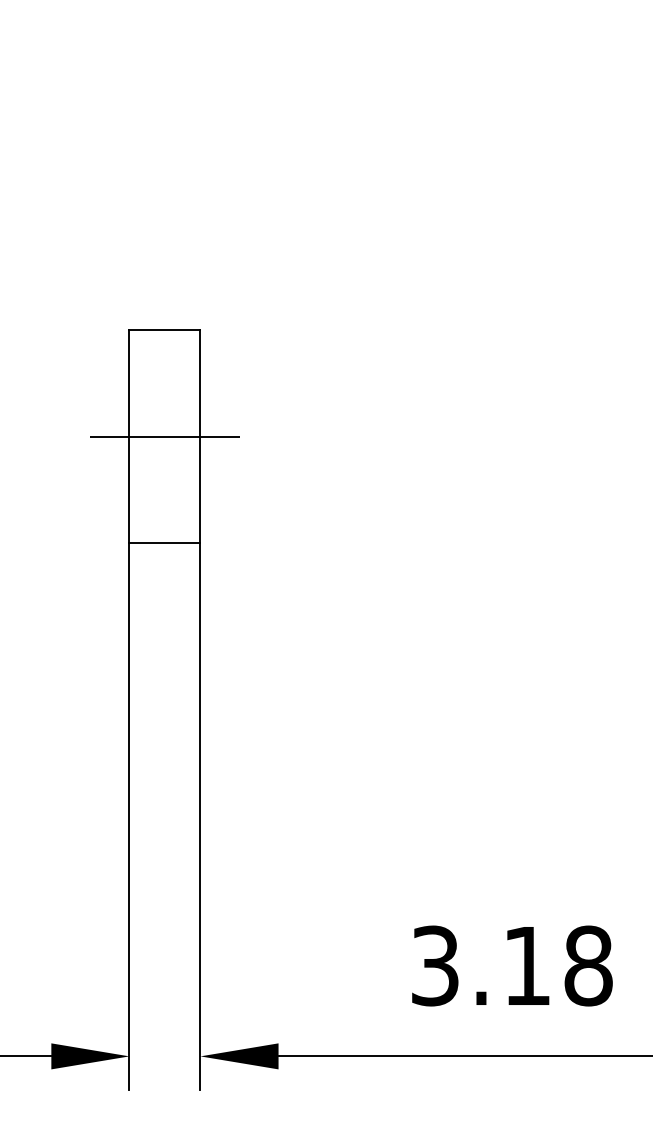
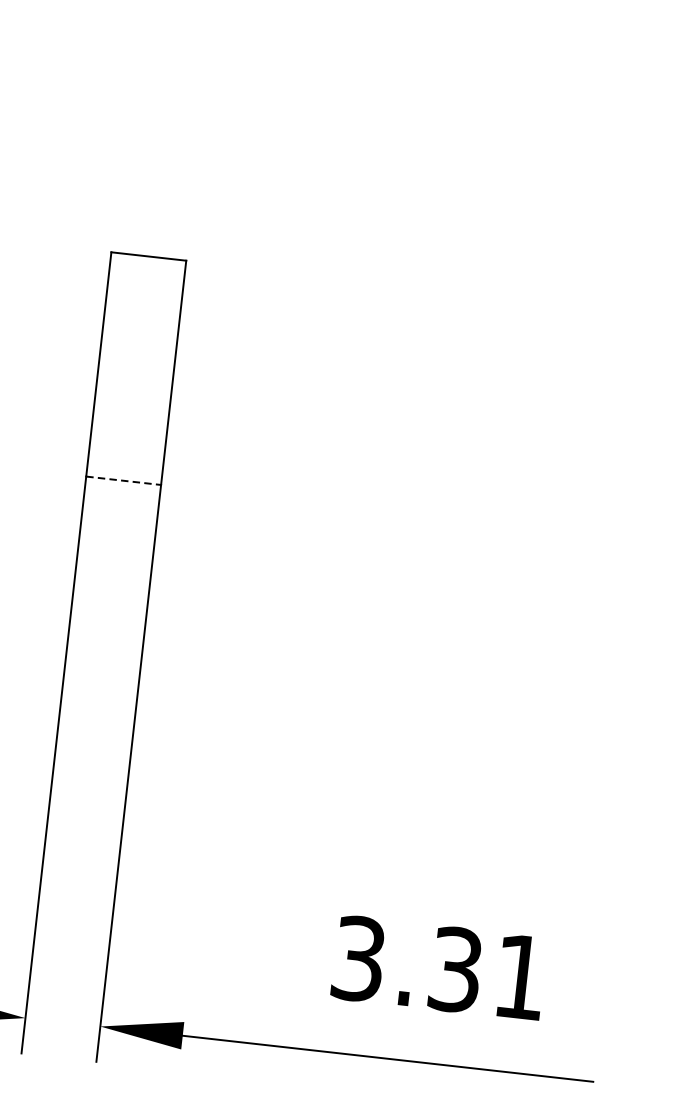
line: (164, 436) -> (135, 368), removed
line: (165, 543) -> (124, 481), solid -> dashed
text: (558, 965) -> (488, 973), 3.18 -> 3.31

